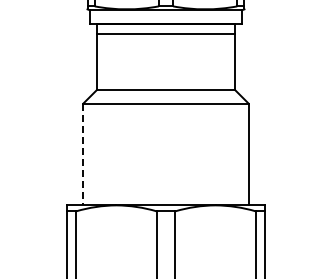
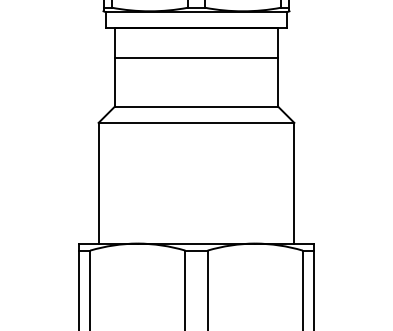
line: (165, 34) -> (195, 57), moved
line: (83, 154) -> (98, 183), dashed -> solid

